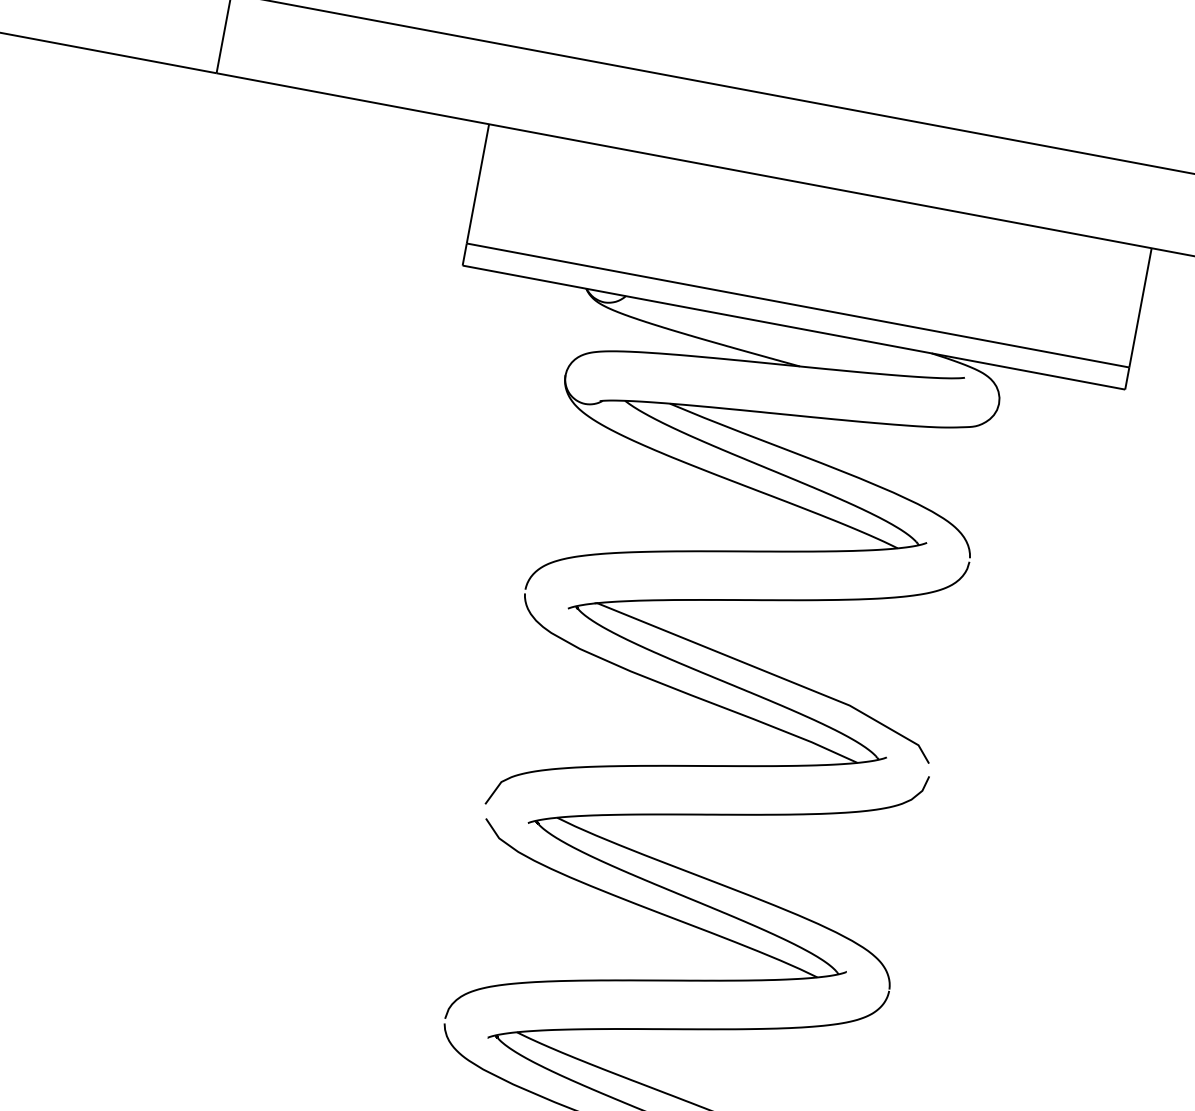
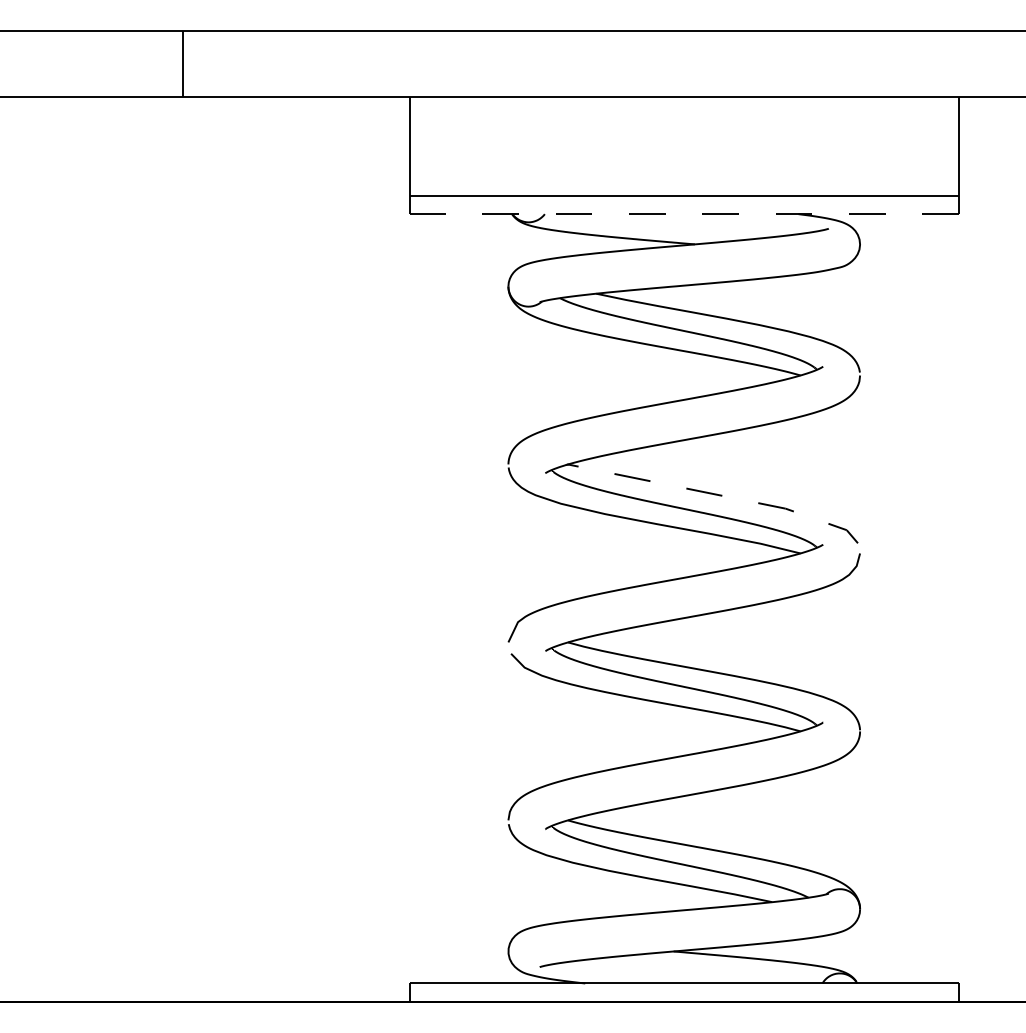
line: (794, 328) -> (684, 214), solid -> dashed
line: (771, 674) -> (718, 495), solid -> dashed

